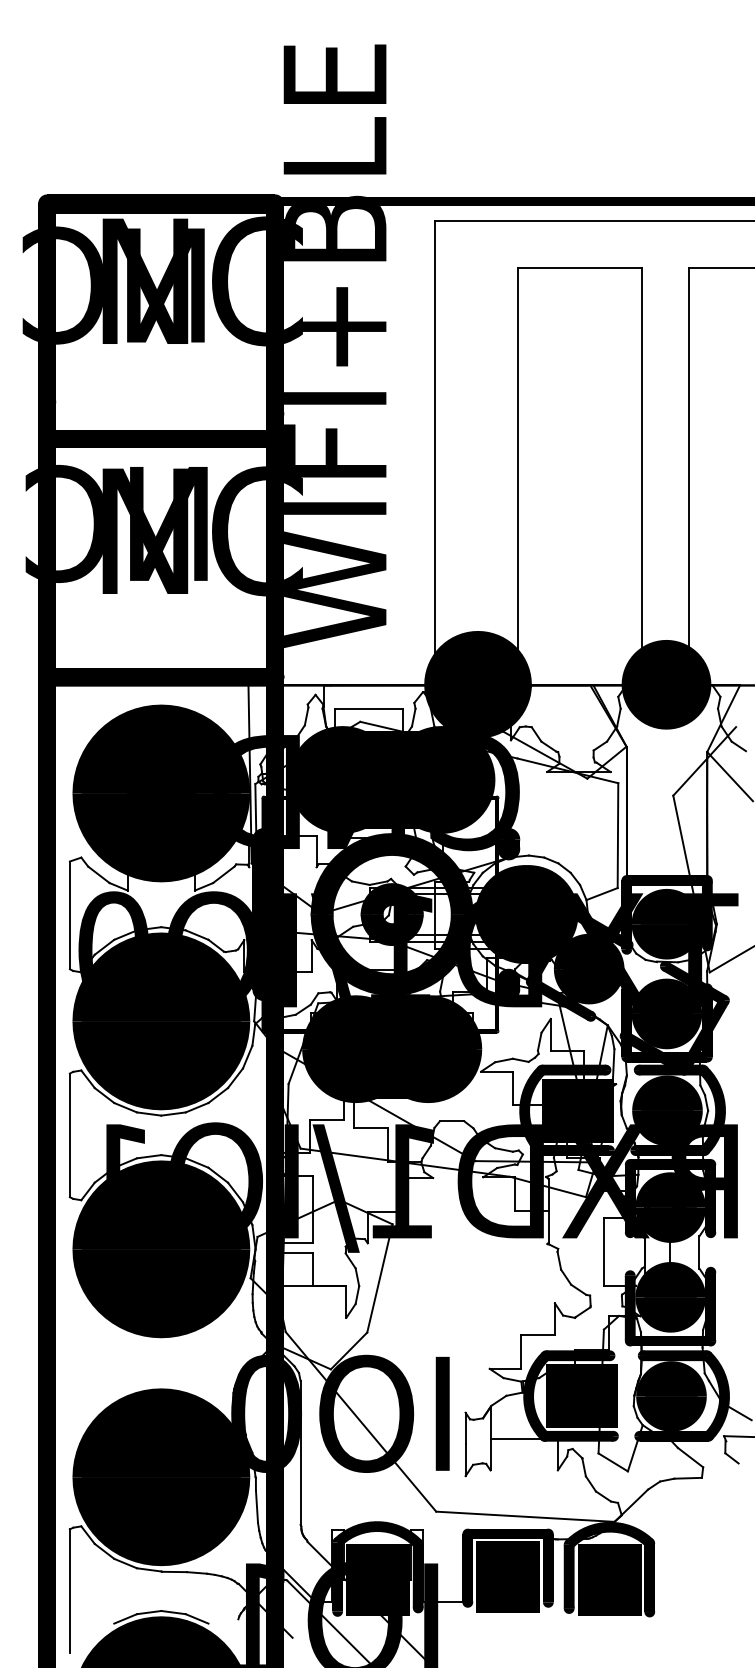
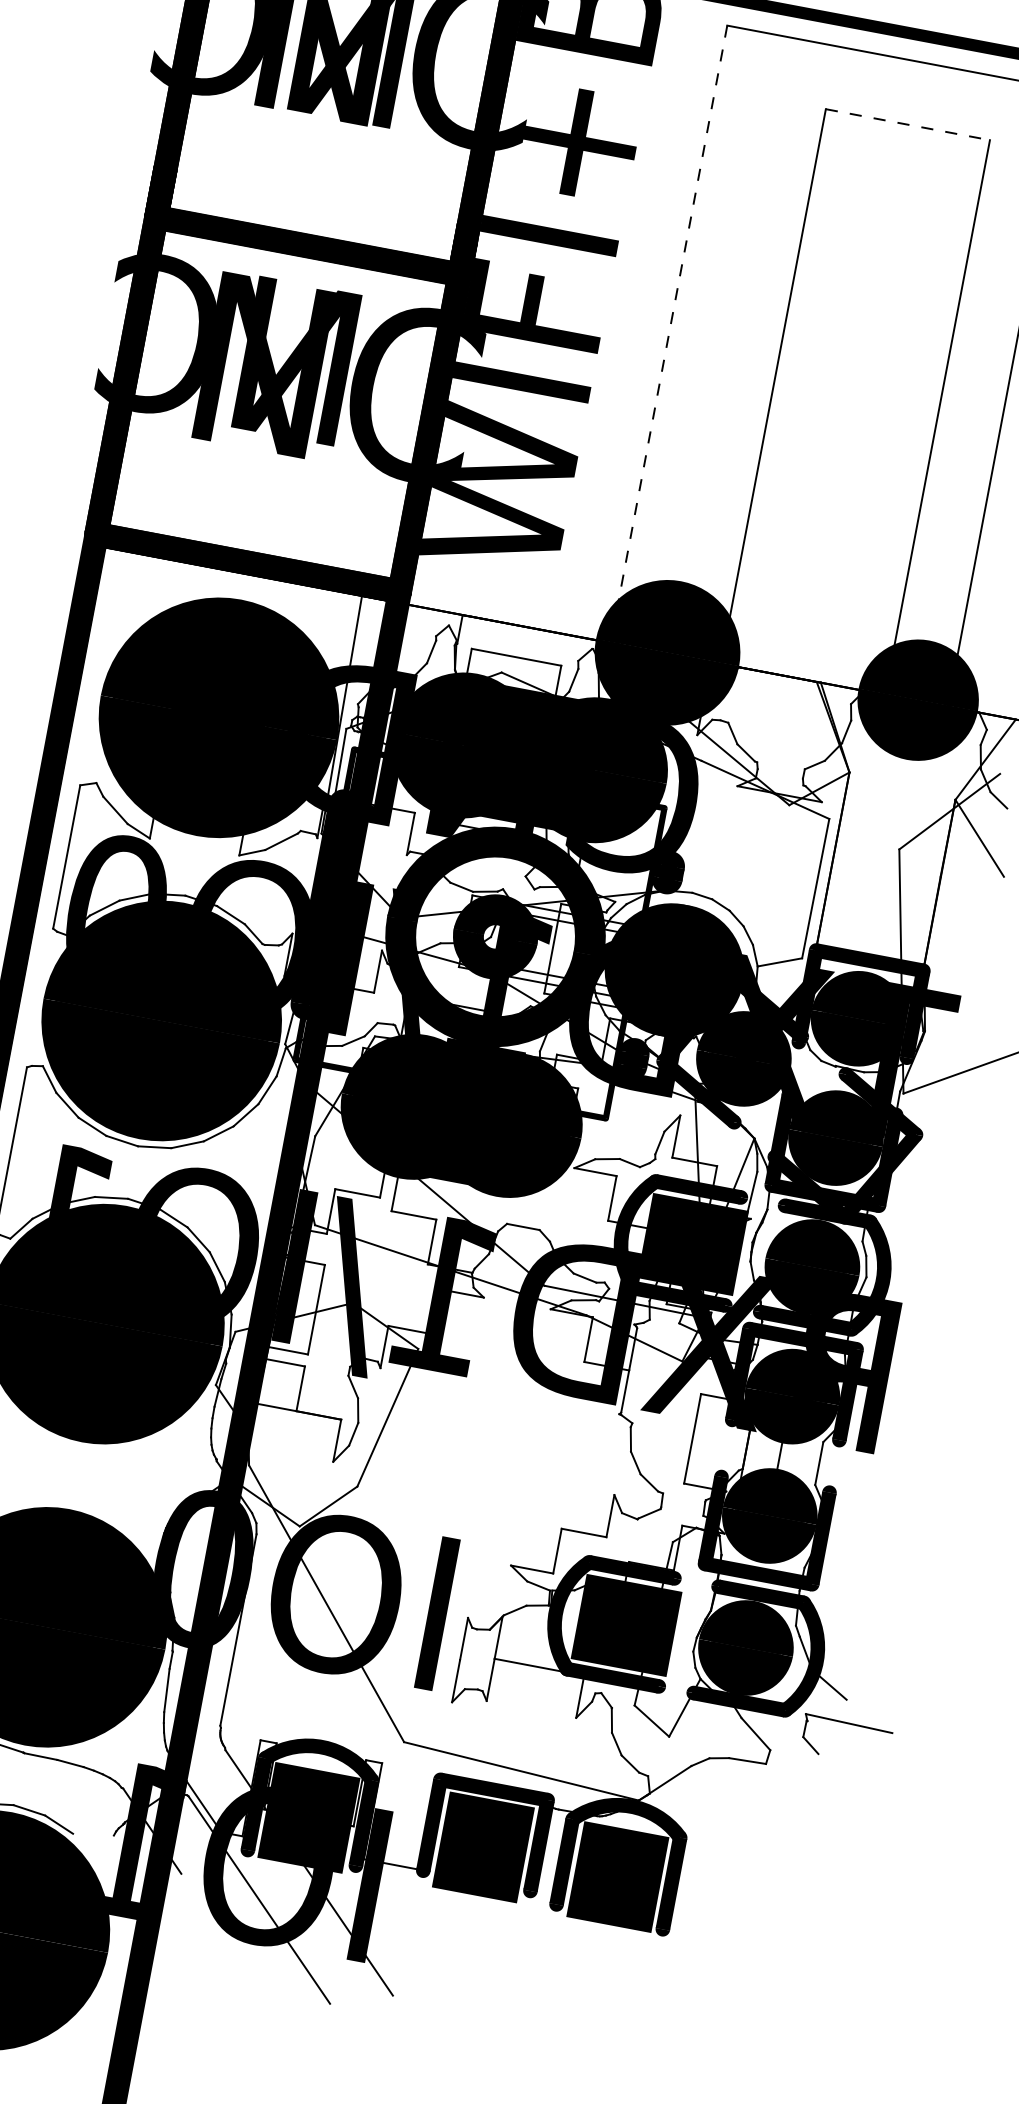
line: (580, 268) -> (908, 124), solid -> dashed
line: (435, 464) -> (666, 349), solid -> dashed

